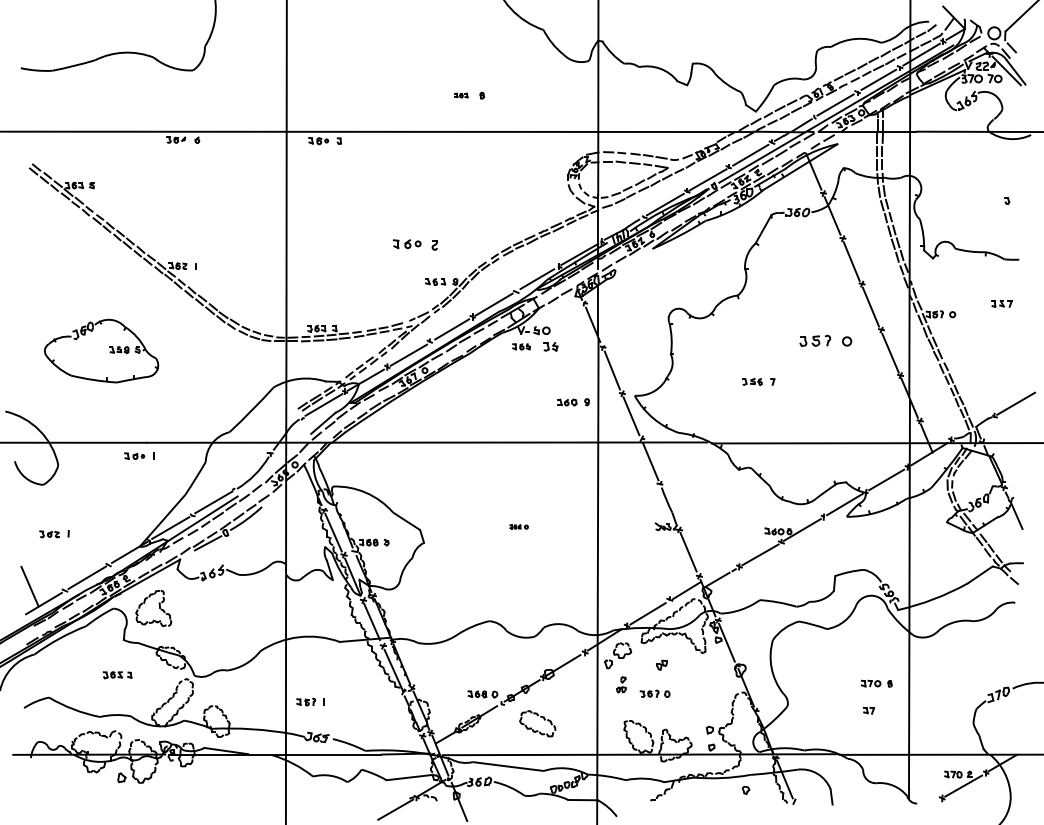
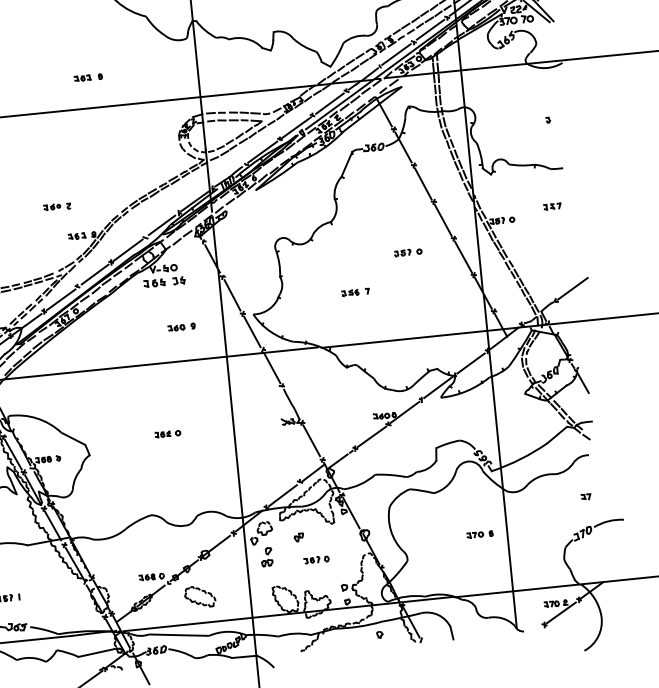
part: (461, 95) -> (83, 78), size x1.43
part: (415, 244) -> (57, 206), size x0.71
part: (825, 340) -> (408, 252), size x0.62
part: (521, 346) -> (154, 282), size x1.43
part: (573, 402) -> (181, 327), moved
part: (518, 526) -> (167, 433), size x1.67
part: (621, 684) -> (266, 556), size x1.43
part: (654, 693) -> (316, 559), moved
part: (868, 710) -> (585, 496), moved

